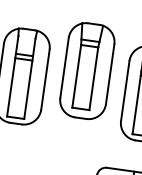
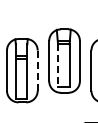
line: (77, 77) -> (58, 66), solid -> dashed
line: (45, 79) -> (37, 70), solid -> dashed

